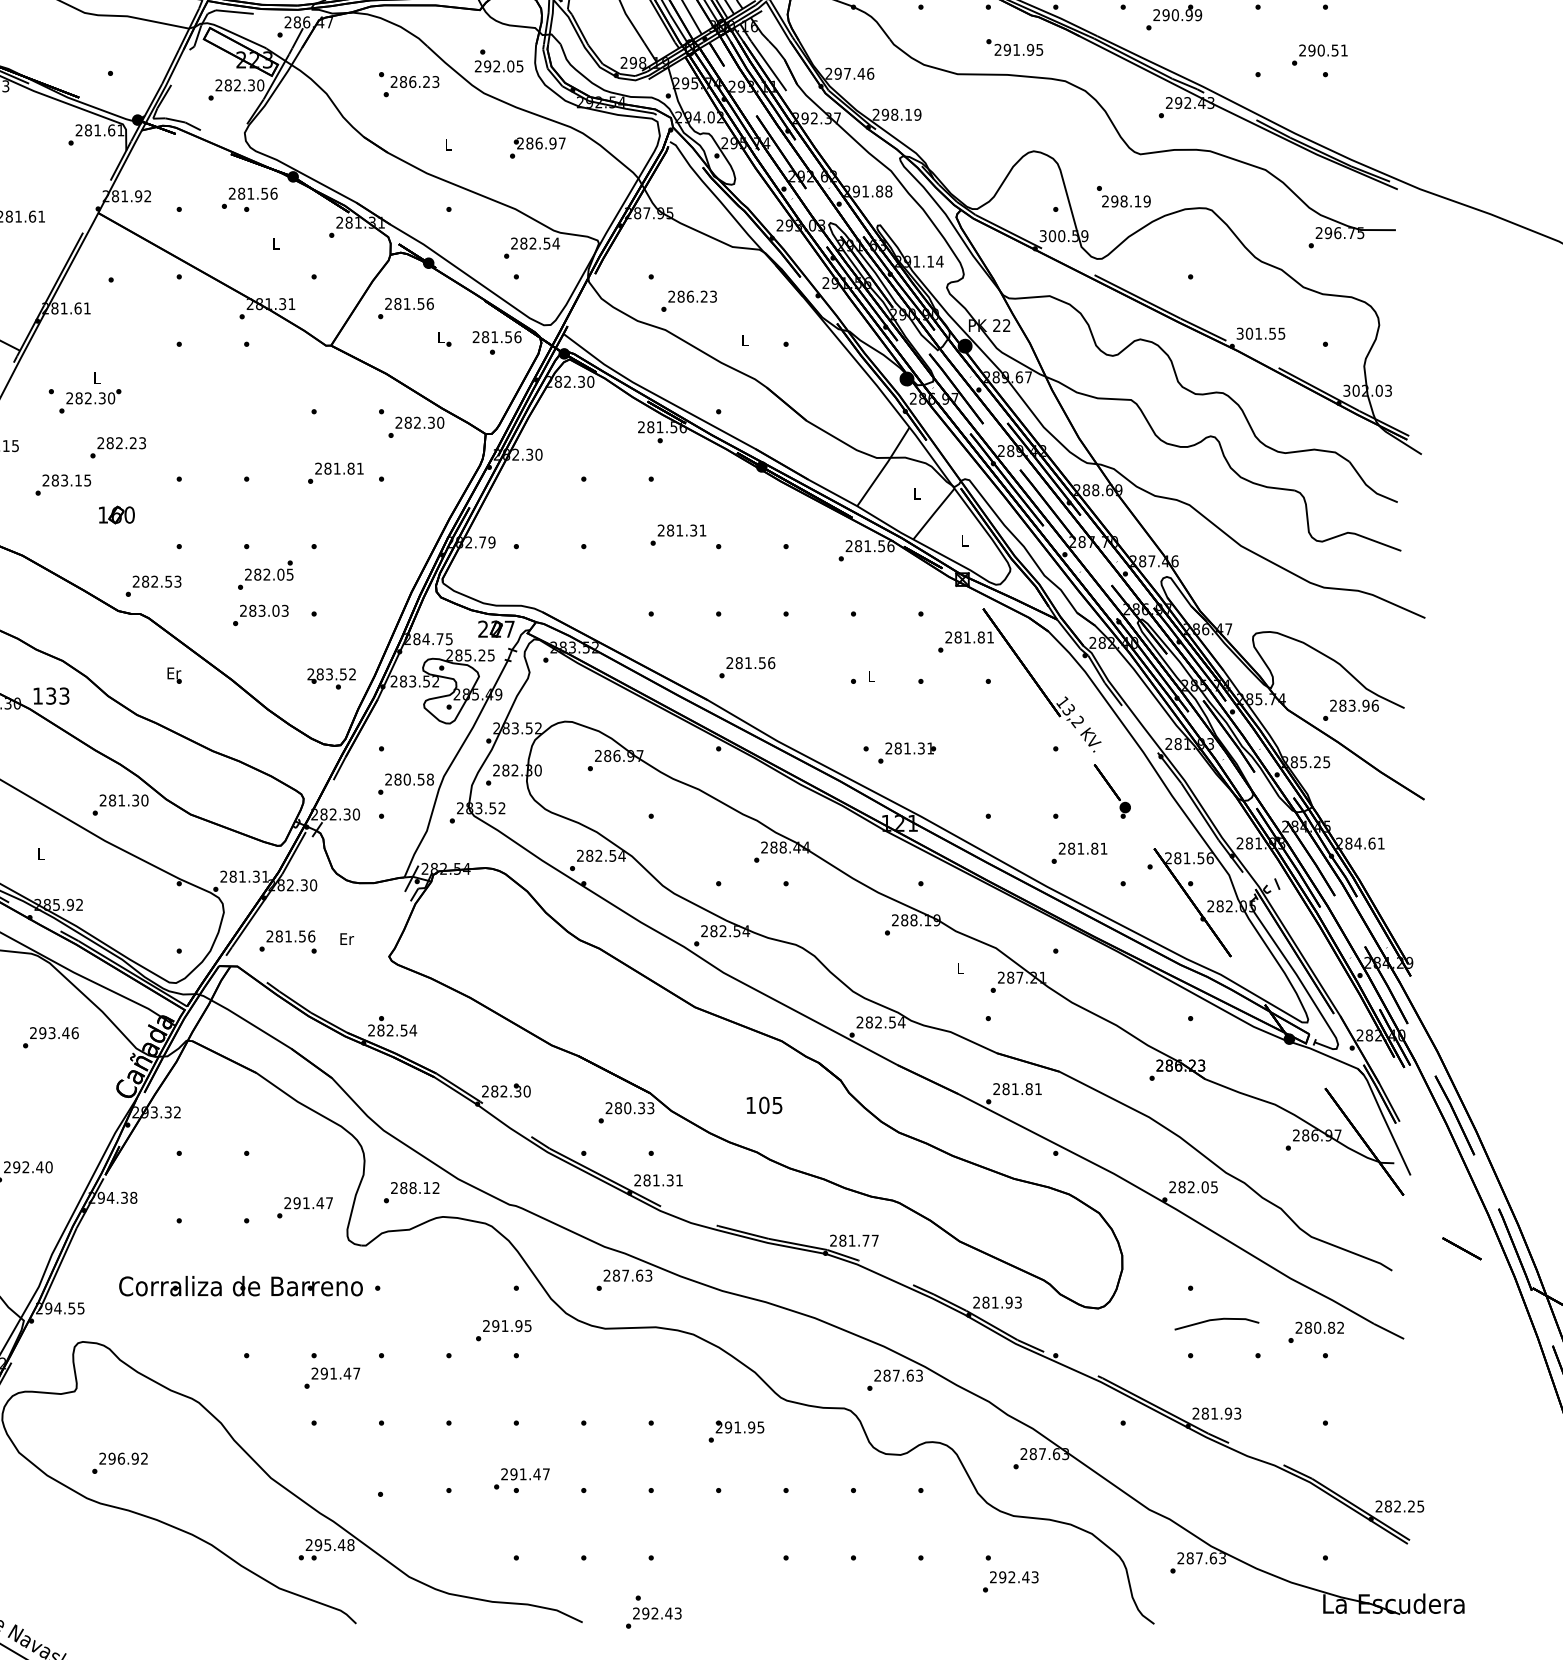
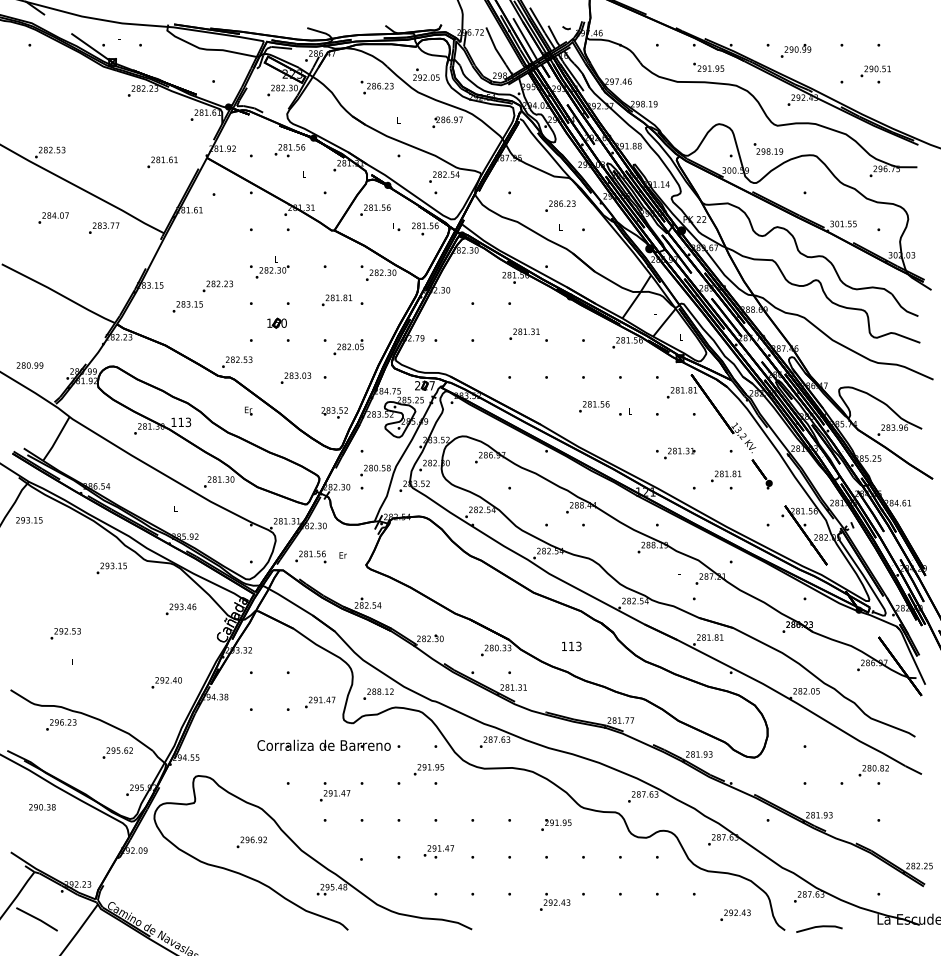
text: (689, 299) -> (560, 205), moved
text: (84, 393) -> (269, 267), moved
part: (115, 513) -> (276, 322), moved
text: (265, 575) -> (348, 347), moved
text: (747, 667) -> (594, 406), moved
text: (49, 696) -> (180, 422), 133 -> 113
text: (899, 752) -> (675, 453), moved
text: (1080, 853) -> (726, 476), moved
text: (769, 1105) -> (574, 646), 105 -> 113
text: (249, 1284) -> (328, 744), moved
line: (1217, 1321) -> (819, 927), moved
text: (119, 1463) -> (251, 842), moved
text: (1010, 1580) -> (735, 914), moved
text: (654, 1611) -> (555, 901), moved

